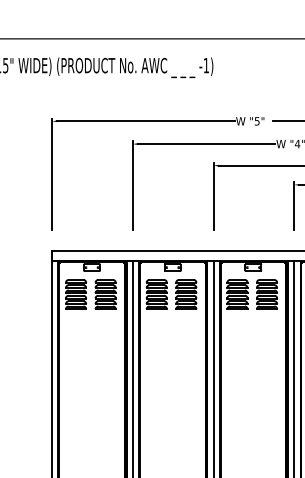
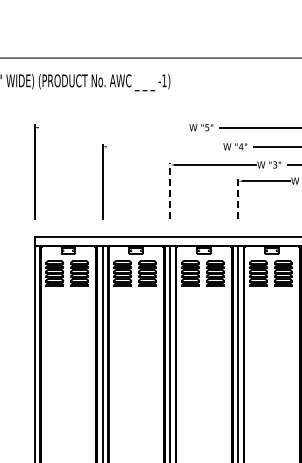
line: (145, 121) -> (113, 127), removed
line: (206, 143) -> (164, 146), removed
line: (213, 195) -> (170, 190), solid -> dashed
line: (294, 205) -> (238, 198), solid -> dashed

